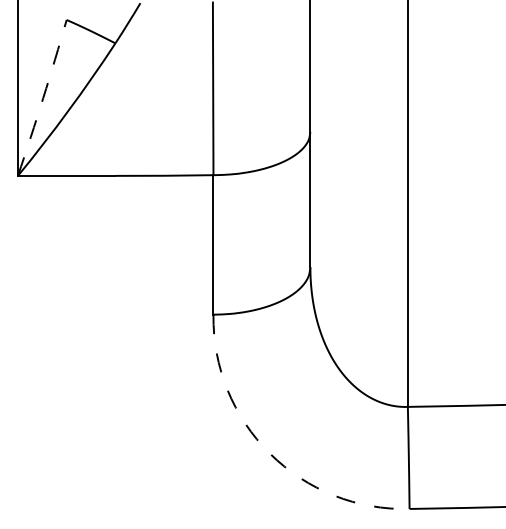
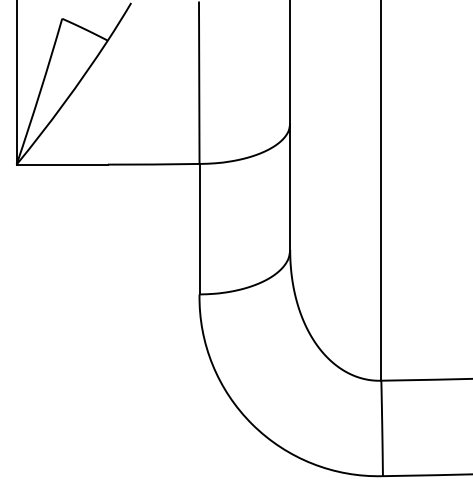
arc: (43, 98) -> (40, 92), dashed -> solid
arc: (270, 453) -> (252, 424), dashed -> solid

